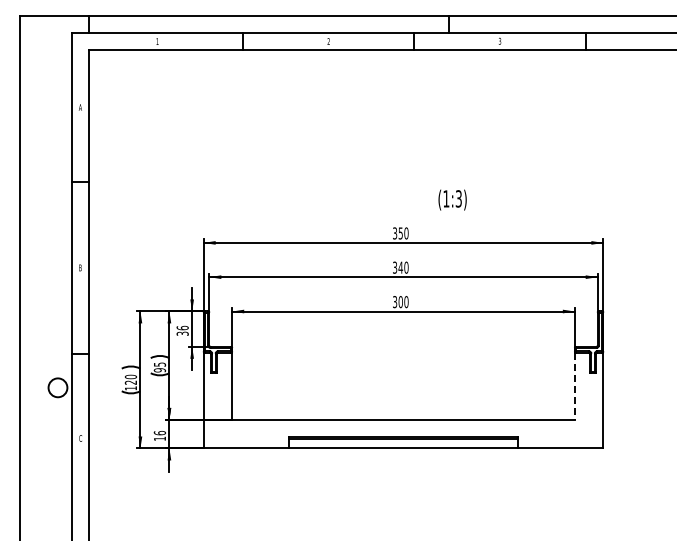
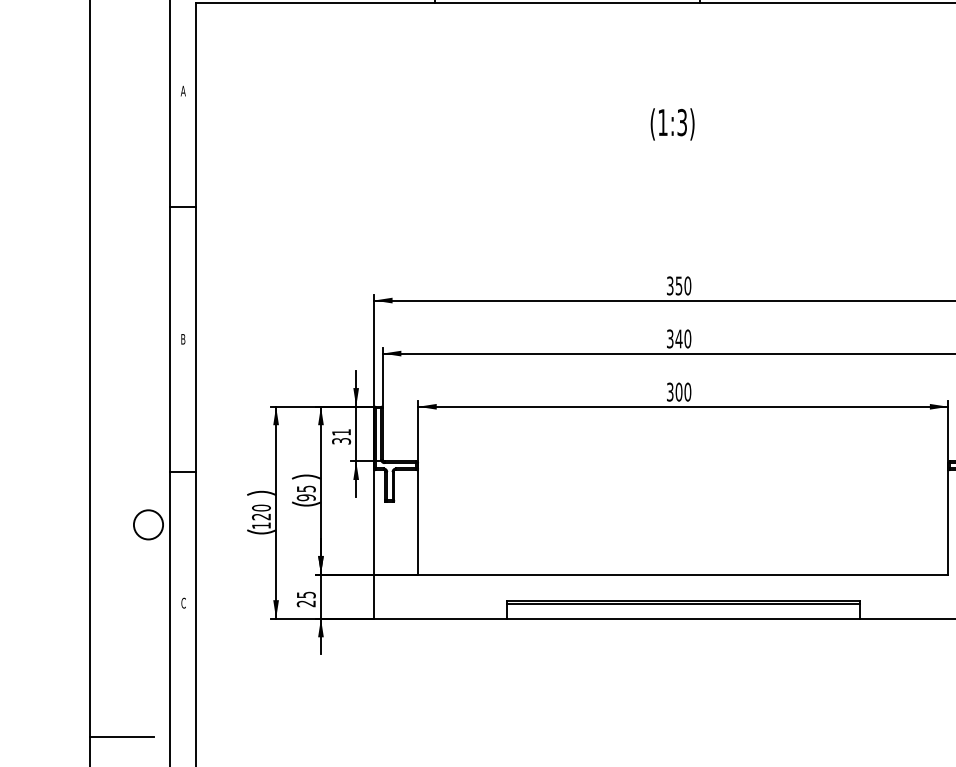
text: (452, 199) -> (672, 123), moved
text: (182, 327) -> (341, 431), 36 -> 31
line: (574, 386) -> (947, 522), dashed -> solid
text: (159, 435) -> (305, 598), 16 -> 25
line: (40, 524) -> (121, 736), added

